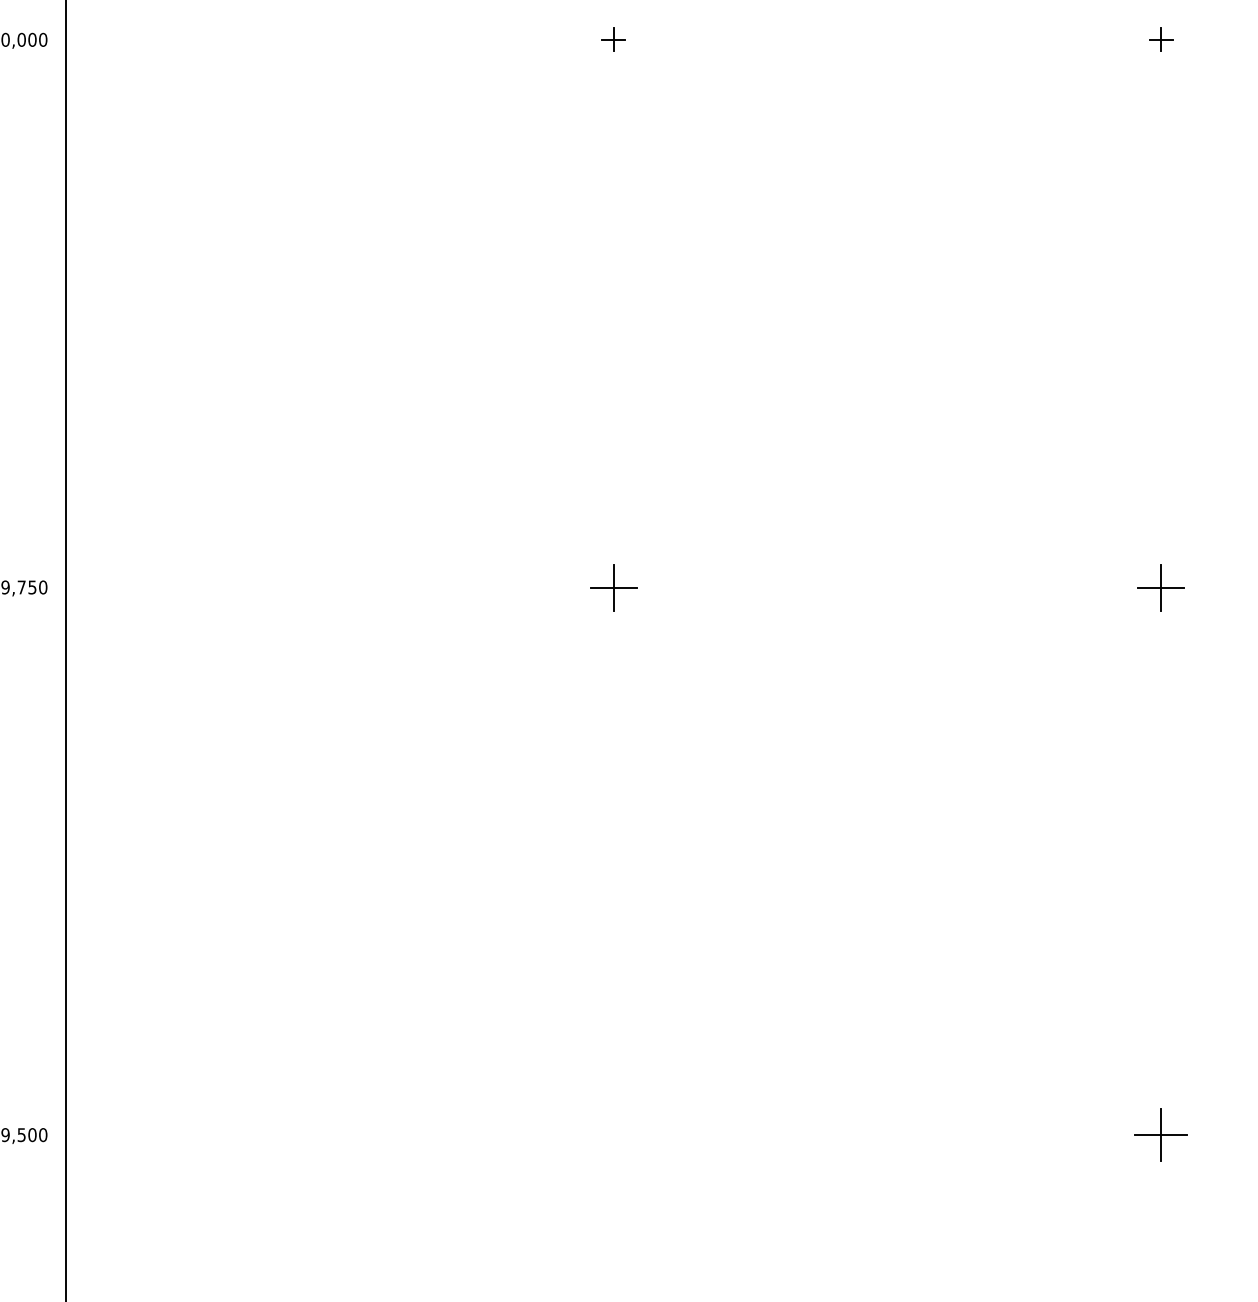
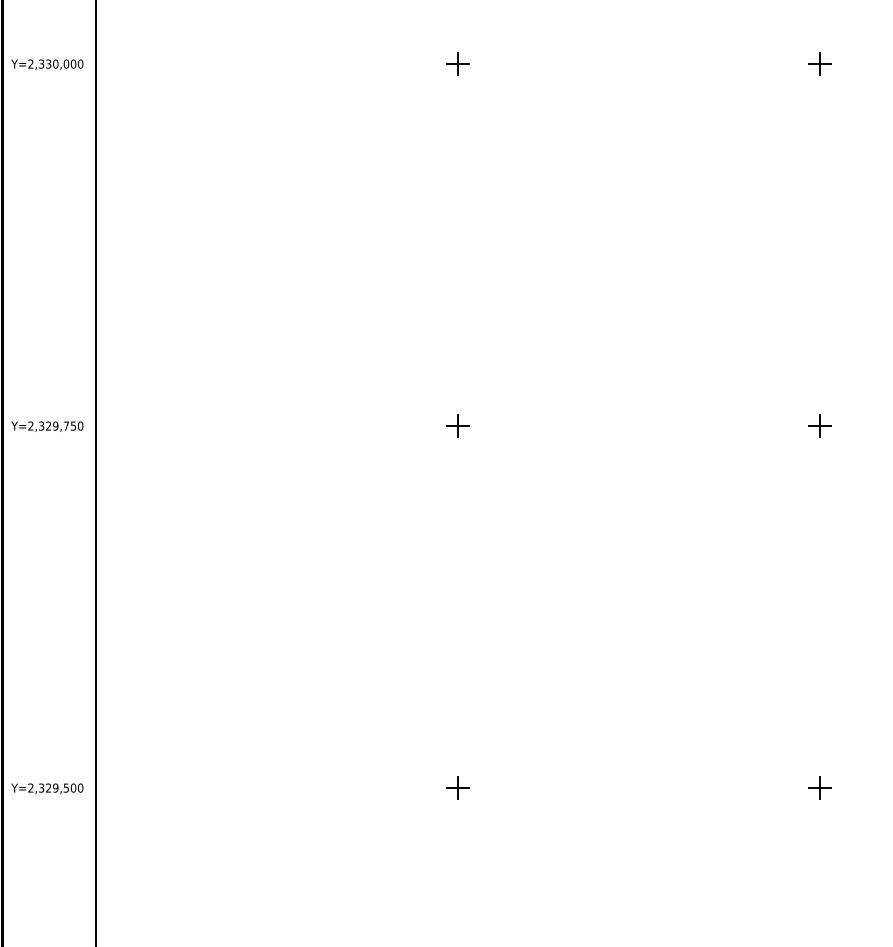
part: (613, 38) -> (457, 63), size x1.43
part: (1160, 38) -> (819, 63), size x1.43
part: (613, 586) -> (457, 425), size x0.71
part: (1160, 586) -> (819, 425), size x0.71
part: (613, 1134) -> (457, 787), added
part: (1160, 1134) -> (819, 787), size x0.62

